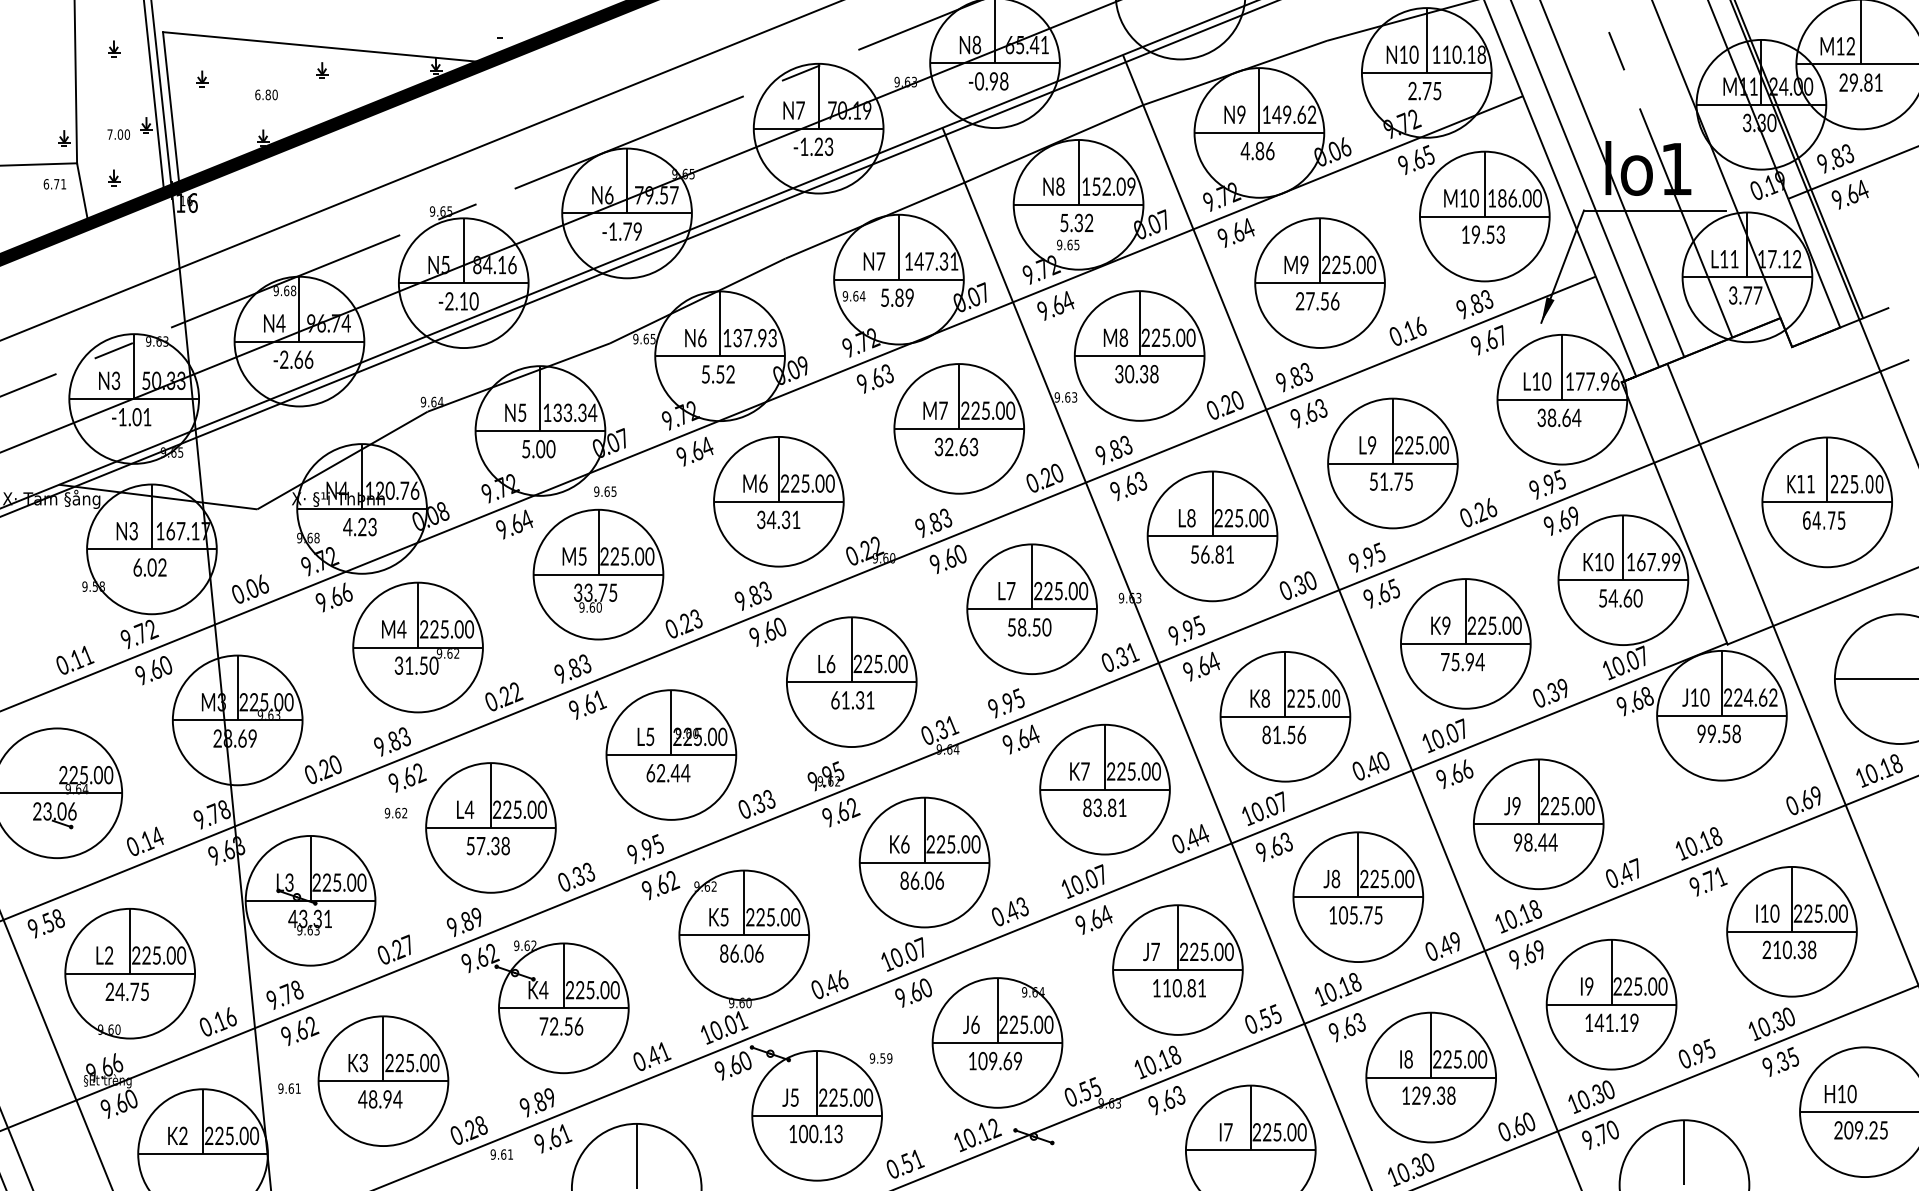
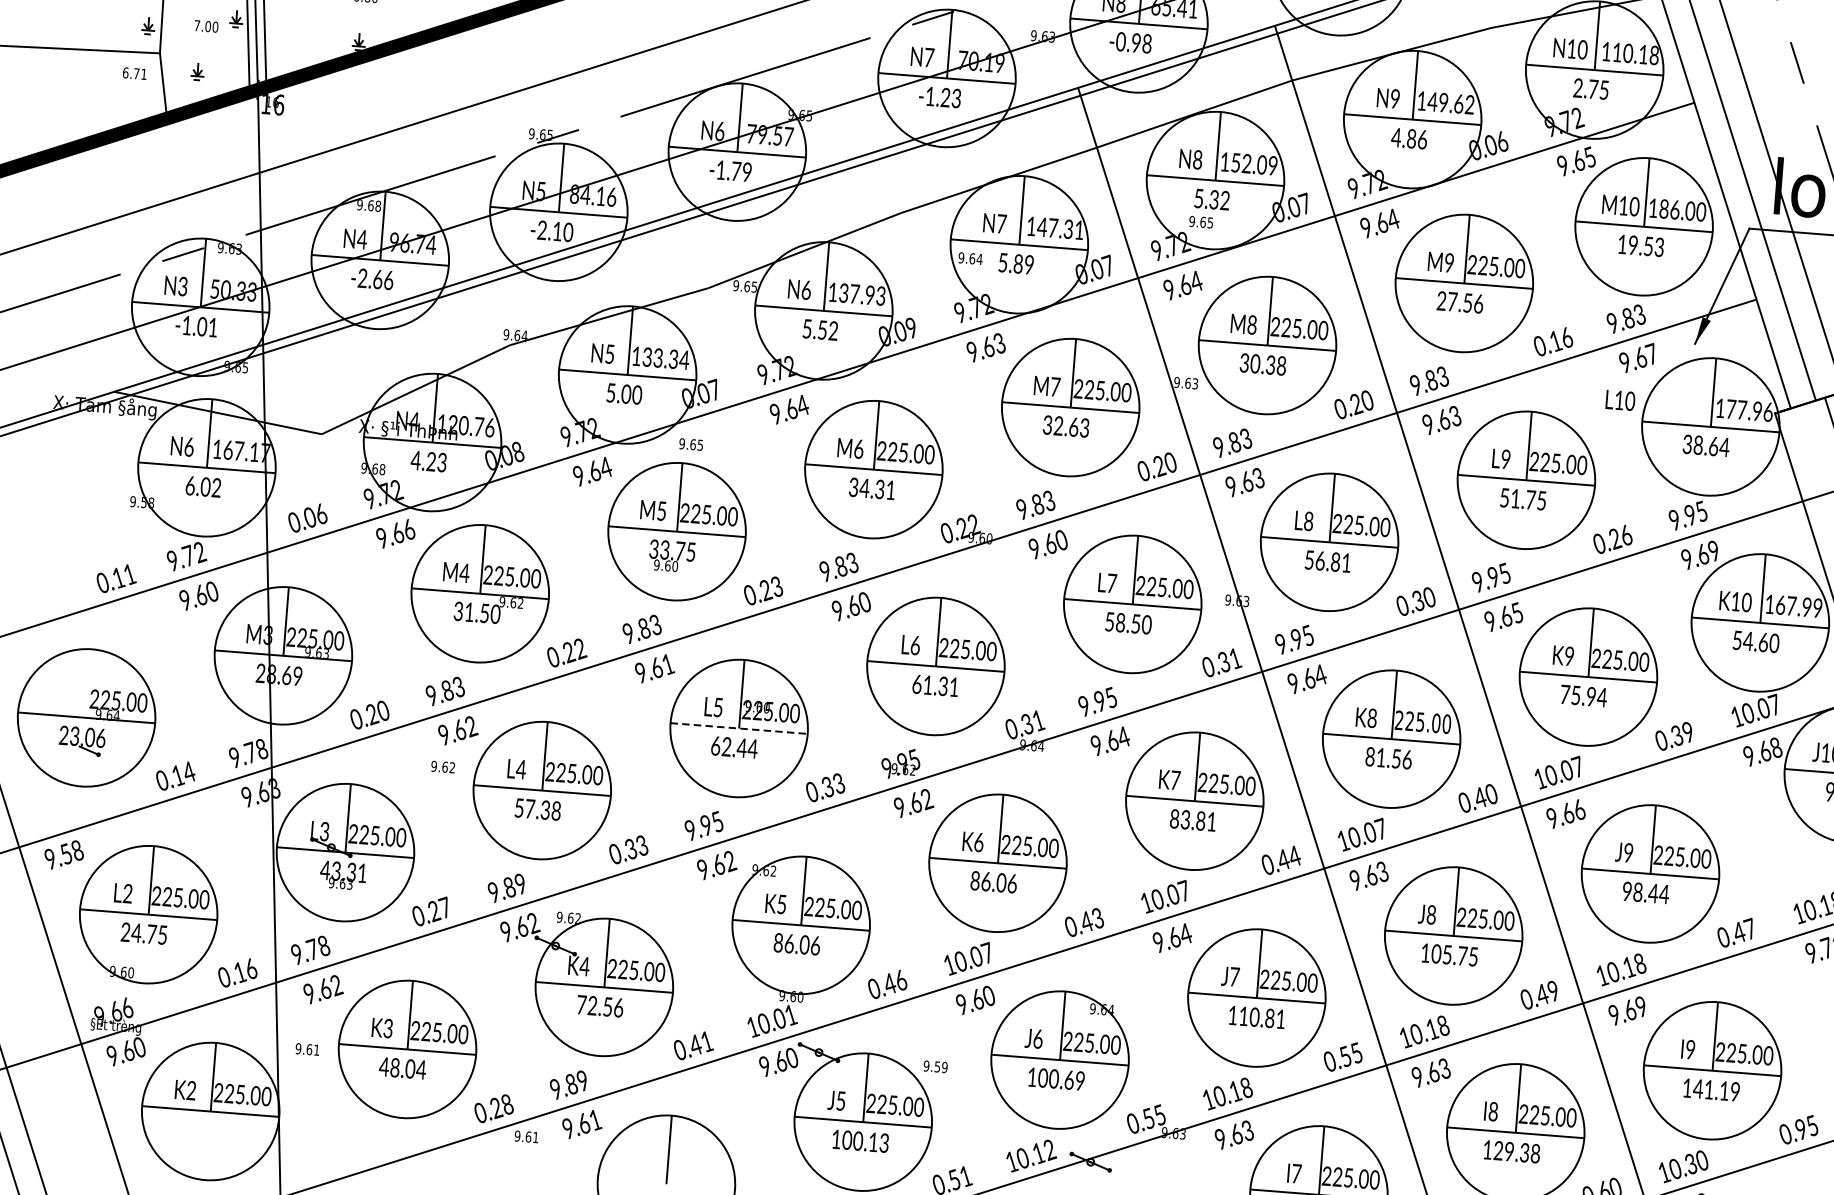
text: (1537, 381) -> (1620, 400), moved
text: (133, 530) -> (189, 446), N3 -> N6
line: (671, 755) -> (739, 729), solid -> dashed
text: (992, 1061) -> (1053, 1079), 109.69 -> 100.69
text: (387, 1100) -> (410, 1070), 48.94 -> 48.04

